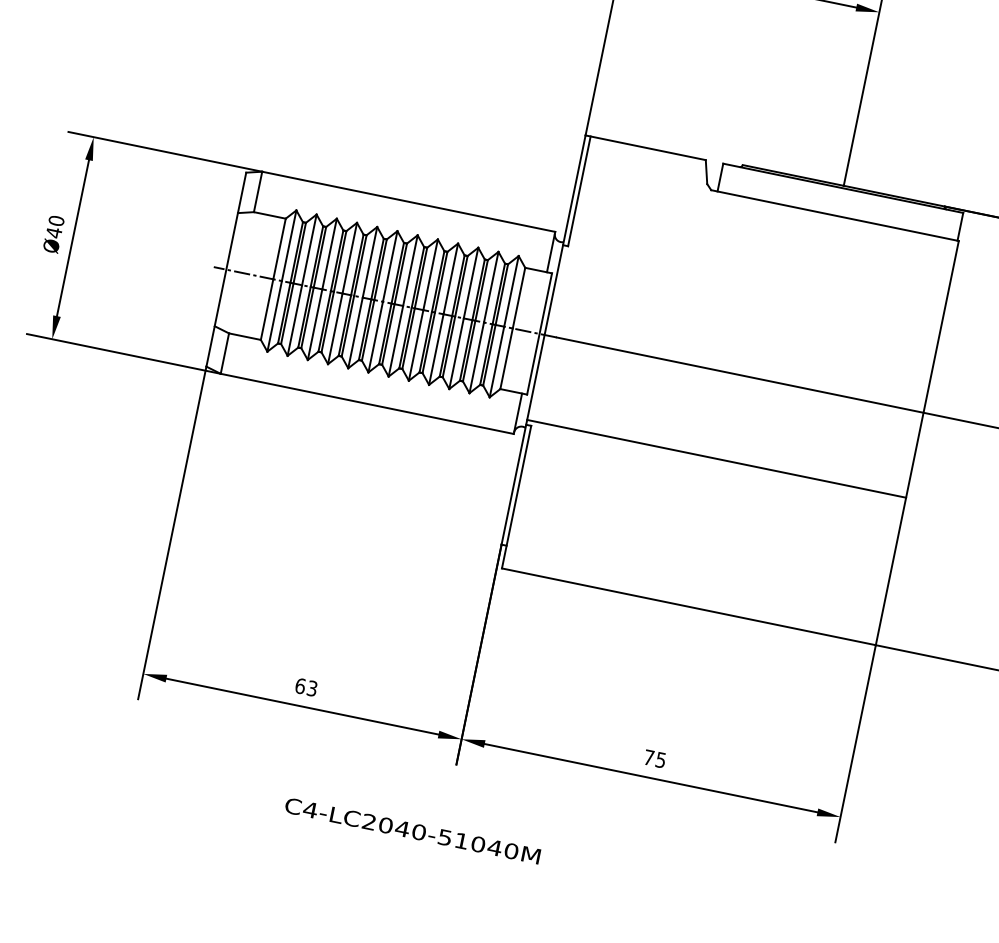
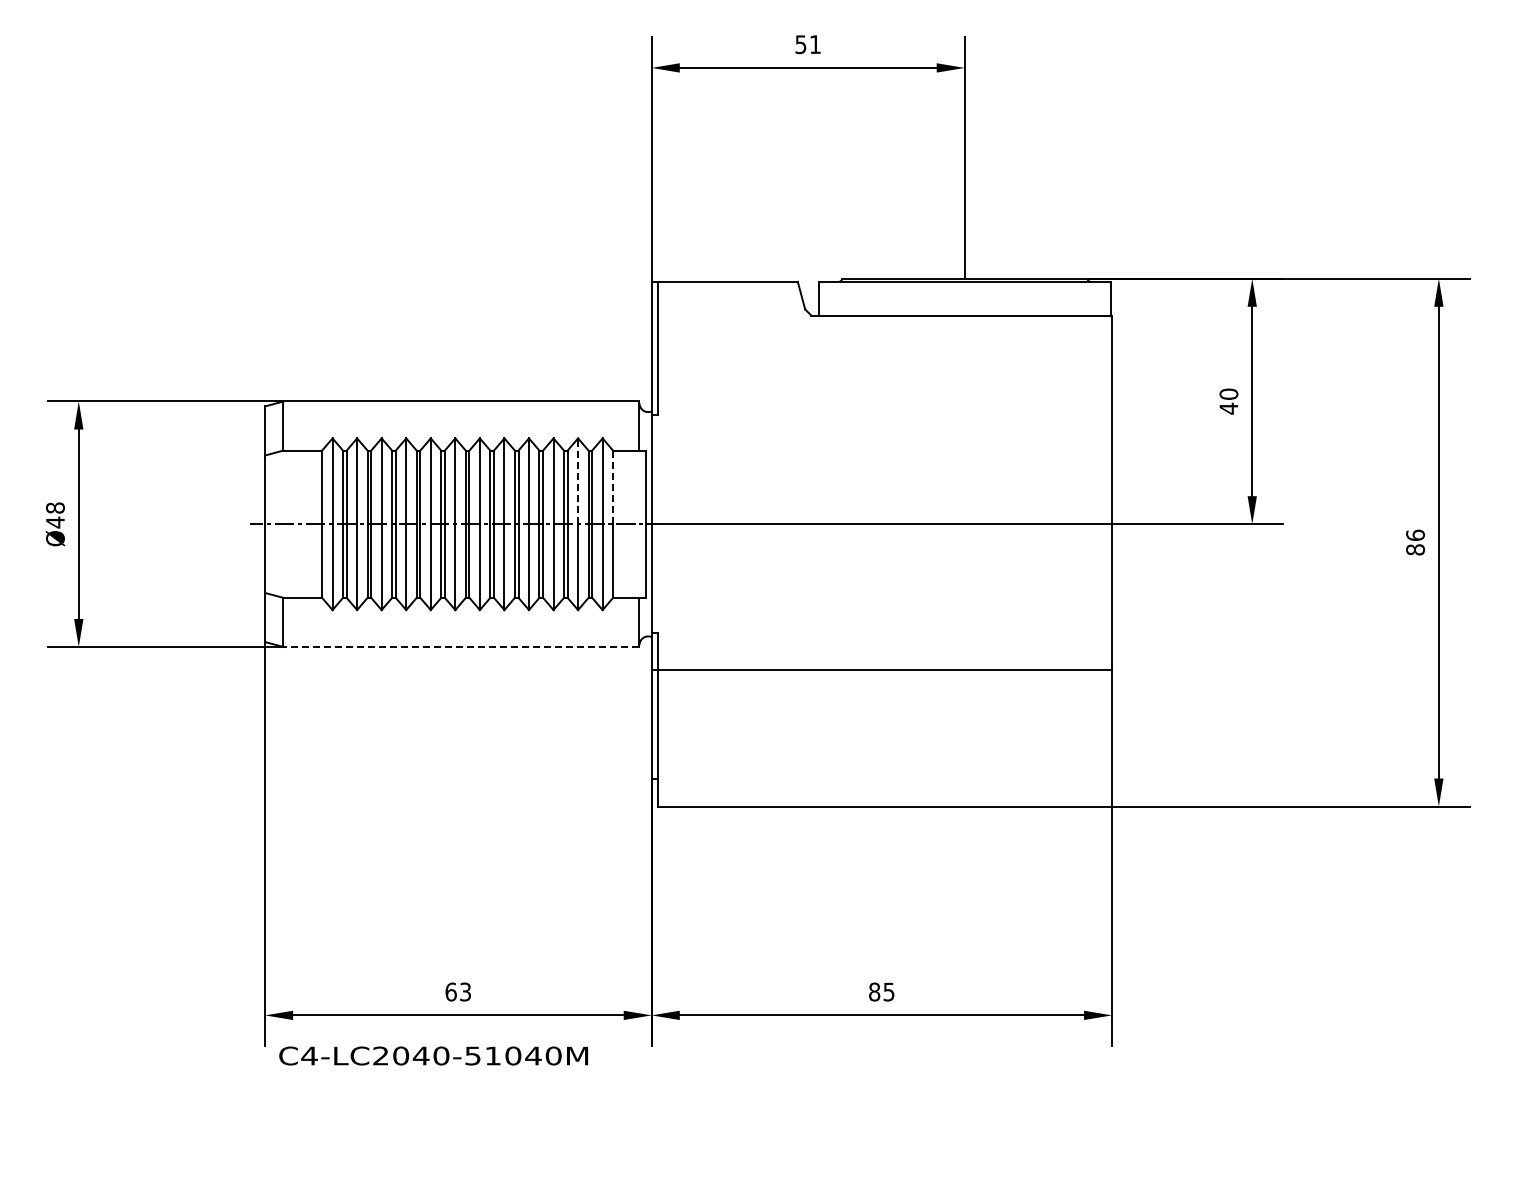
text: (56, 220) -> (55, 507), Ø40 -> Ø48
line: (491, 287) -> (578, 481), solid -> dashed
line: (519, 298) -> (613, 487), solid -> dashed
line: (367, 404) -> (461, 647), solid -> dashed
line: (716, 458) -> (881, 670), moved
text: (649, 757) -> (874, 991), 75 -> 85
text: (412, 830) -> (433, 1055), moved

